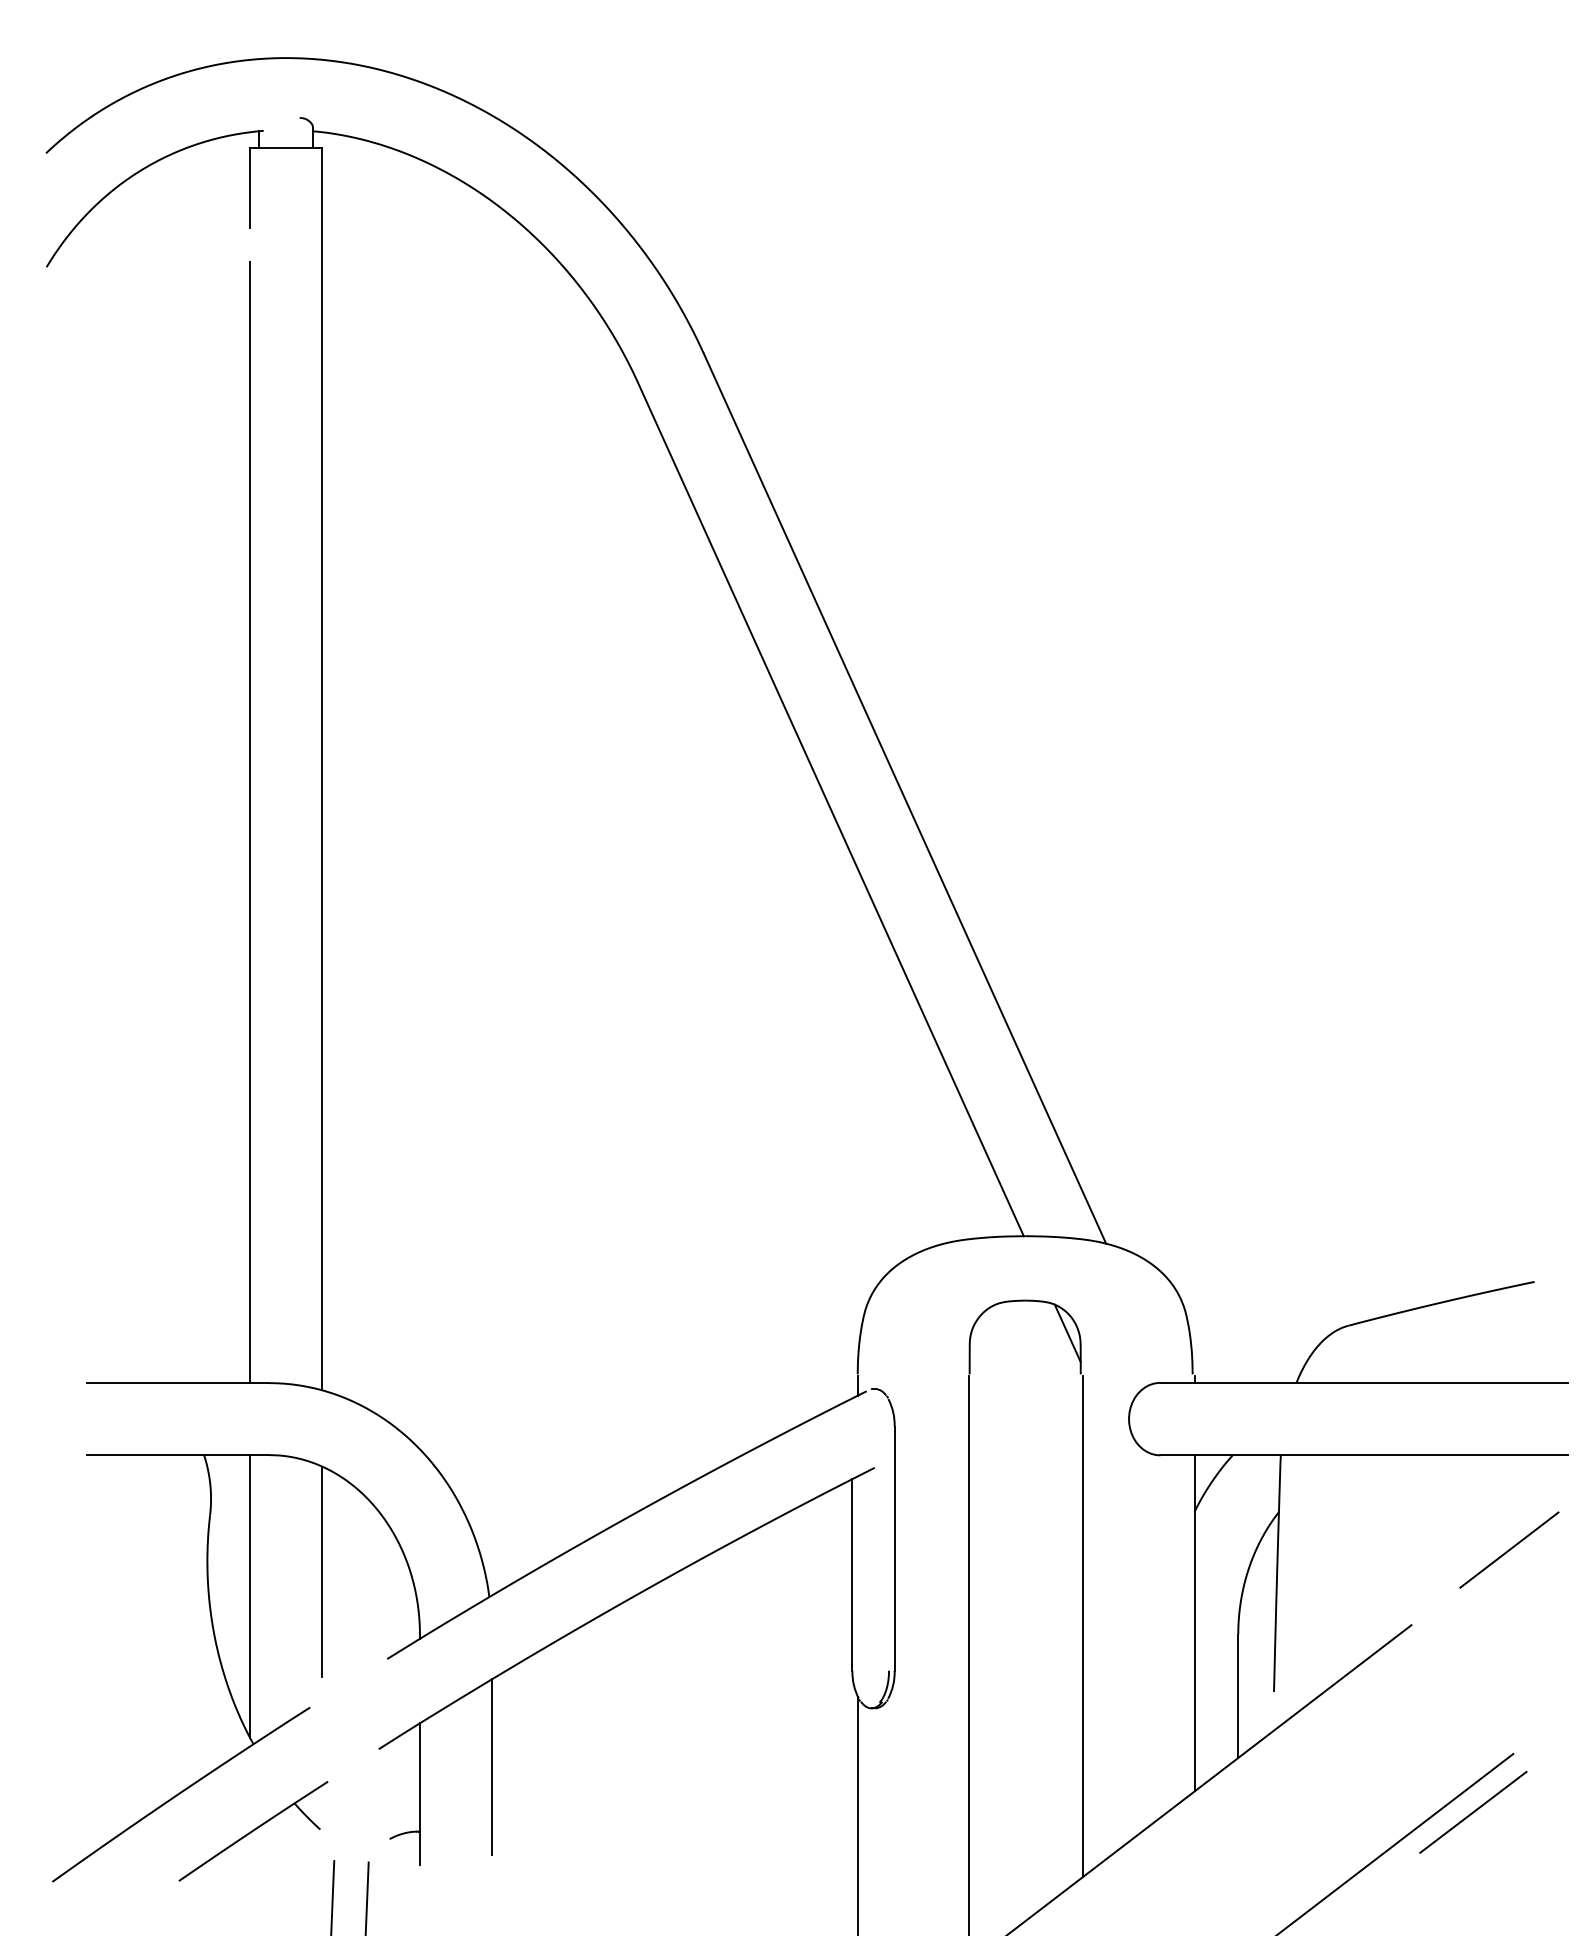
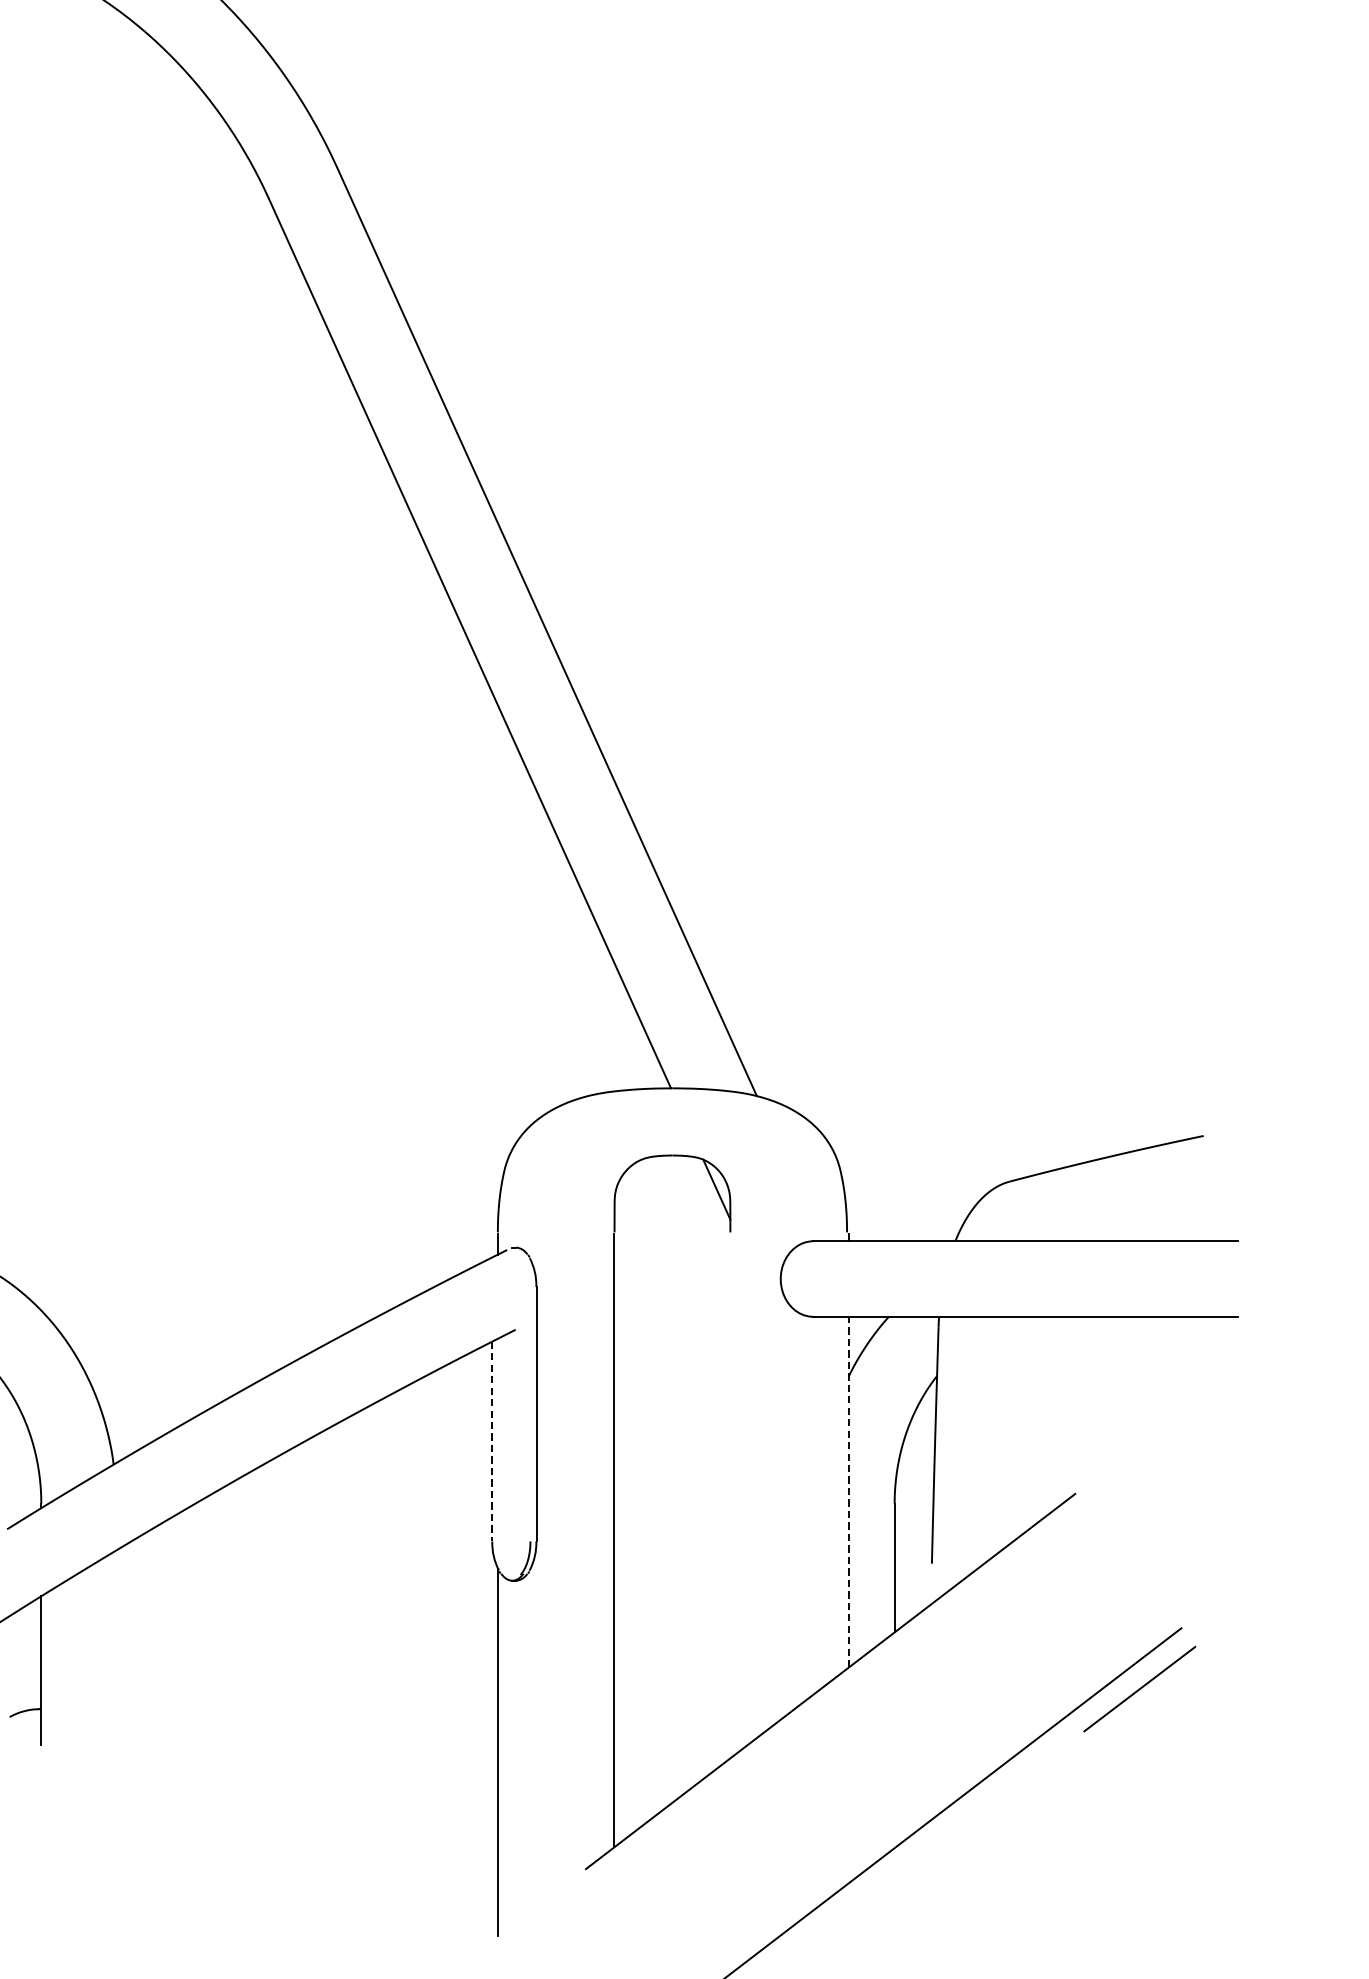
line: (1509, 1549) -> (1177, 1415), removed
line: (852, 1574) -> (492, 1441), solid -> dashed
line: (1194, 1622) -> (849, 1491), solid -> dashed
line: (1083, 1626) -> (733, 1495), removed
line: (491, 1767) -> (115, 1642), removed

